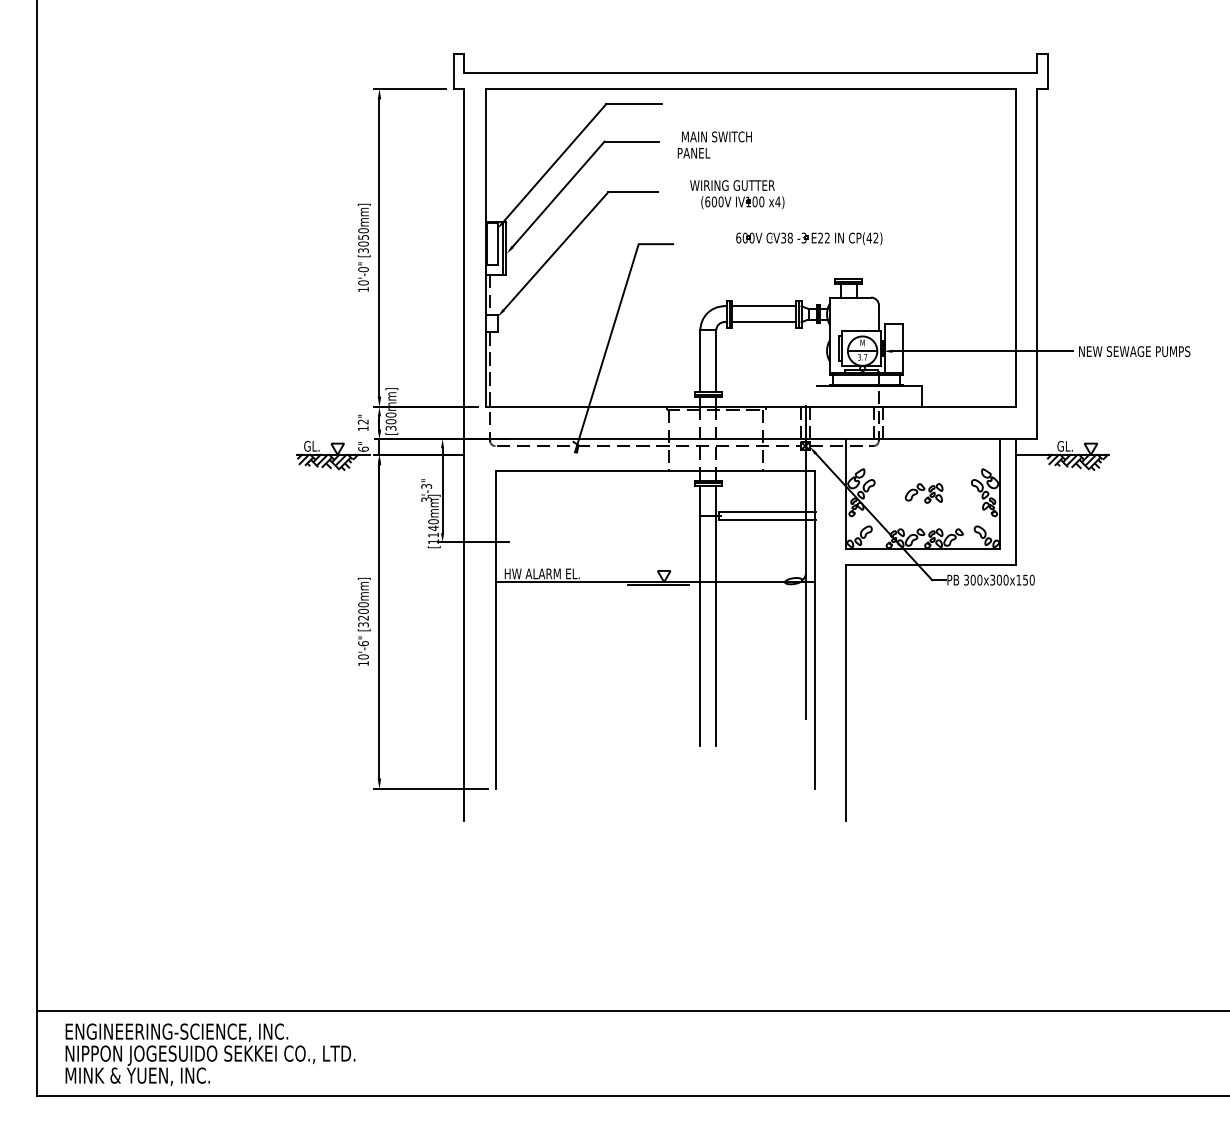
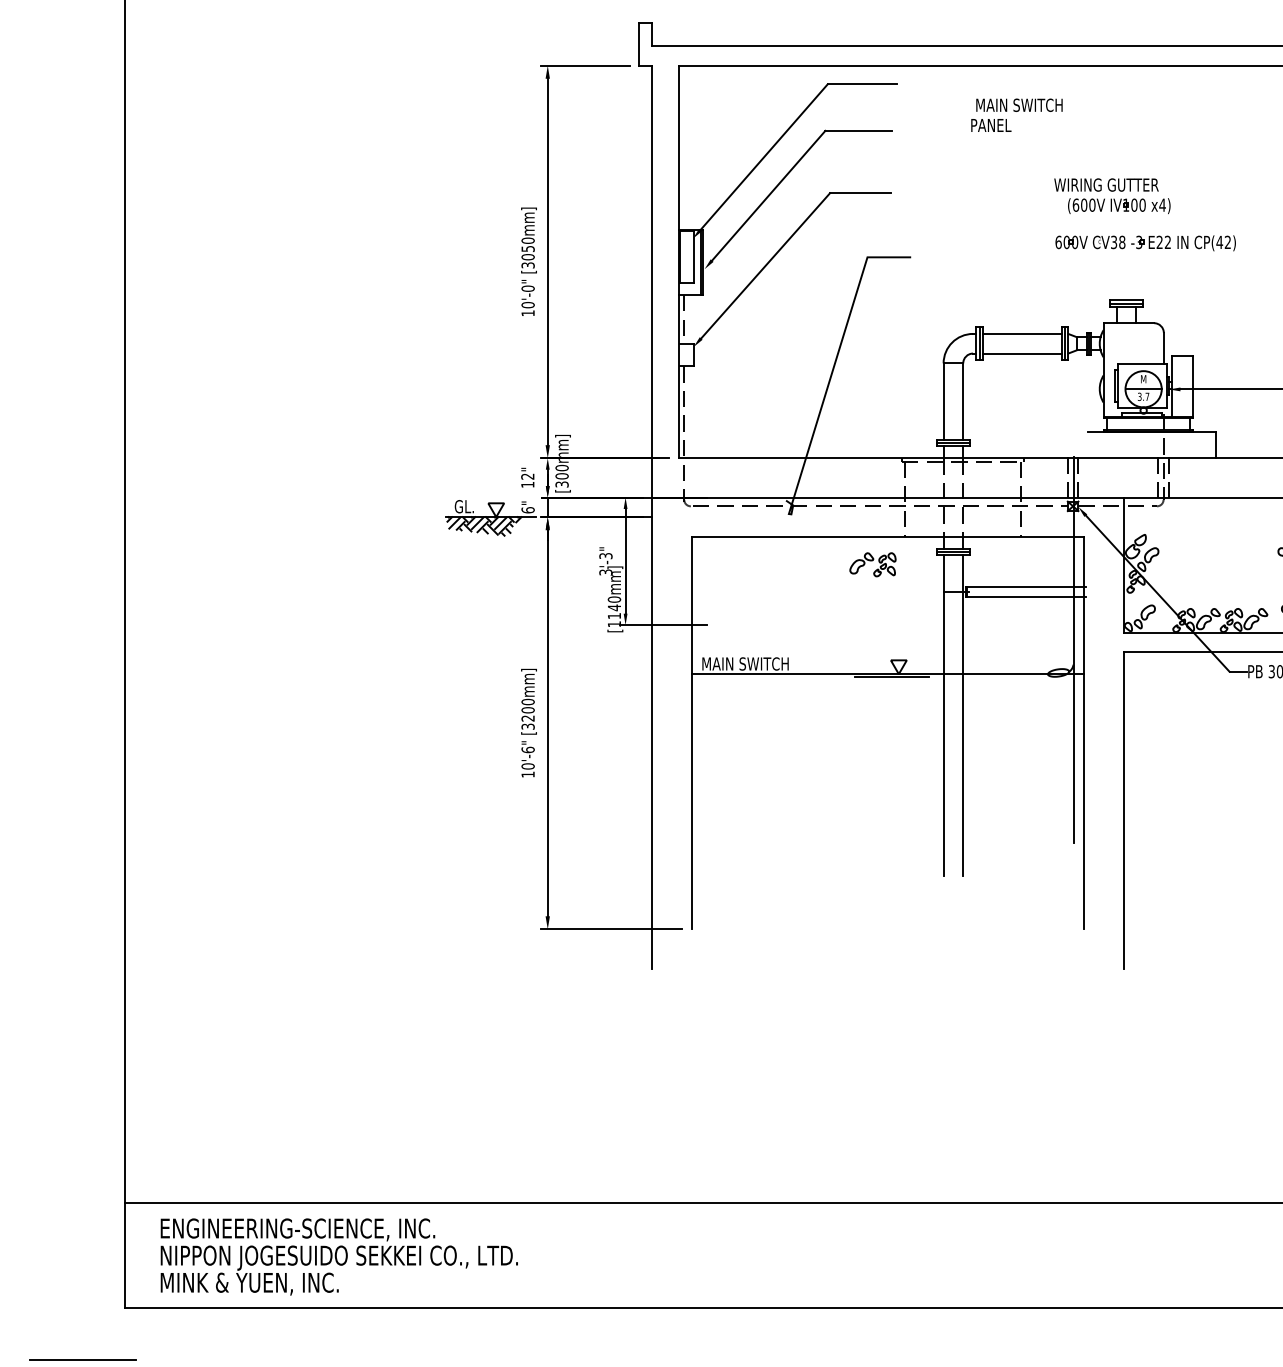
text: (714, 144) -> (1016, 114), moved
part: (737, 194) -> (1112, 196), moved
part: (809, 238) -> (1145, 242), moved
part: (923, 493) -> (872, 564), moved
text: (542, 573) -> (748, 663), HW ALARM EL. -> MAIN SWITCH

